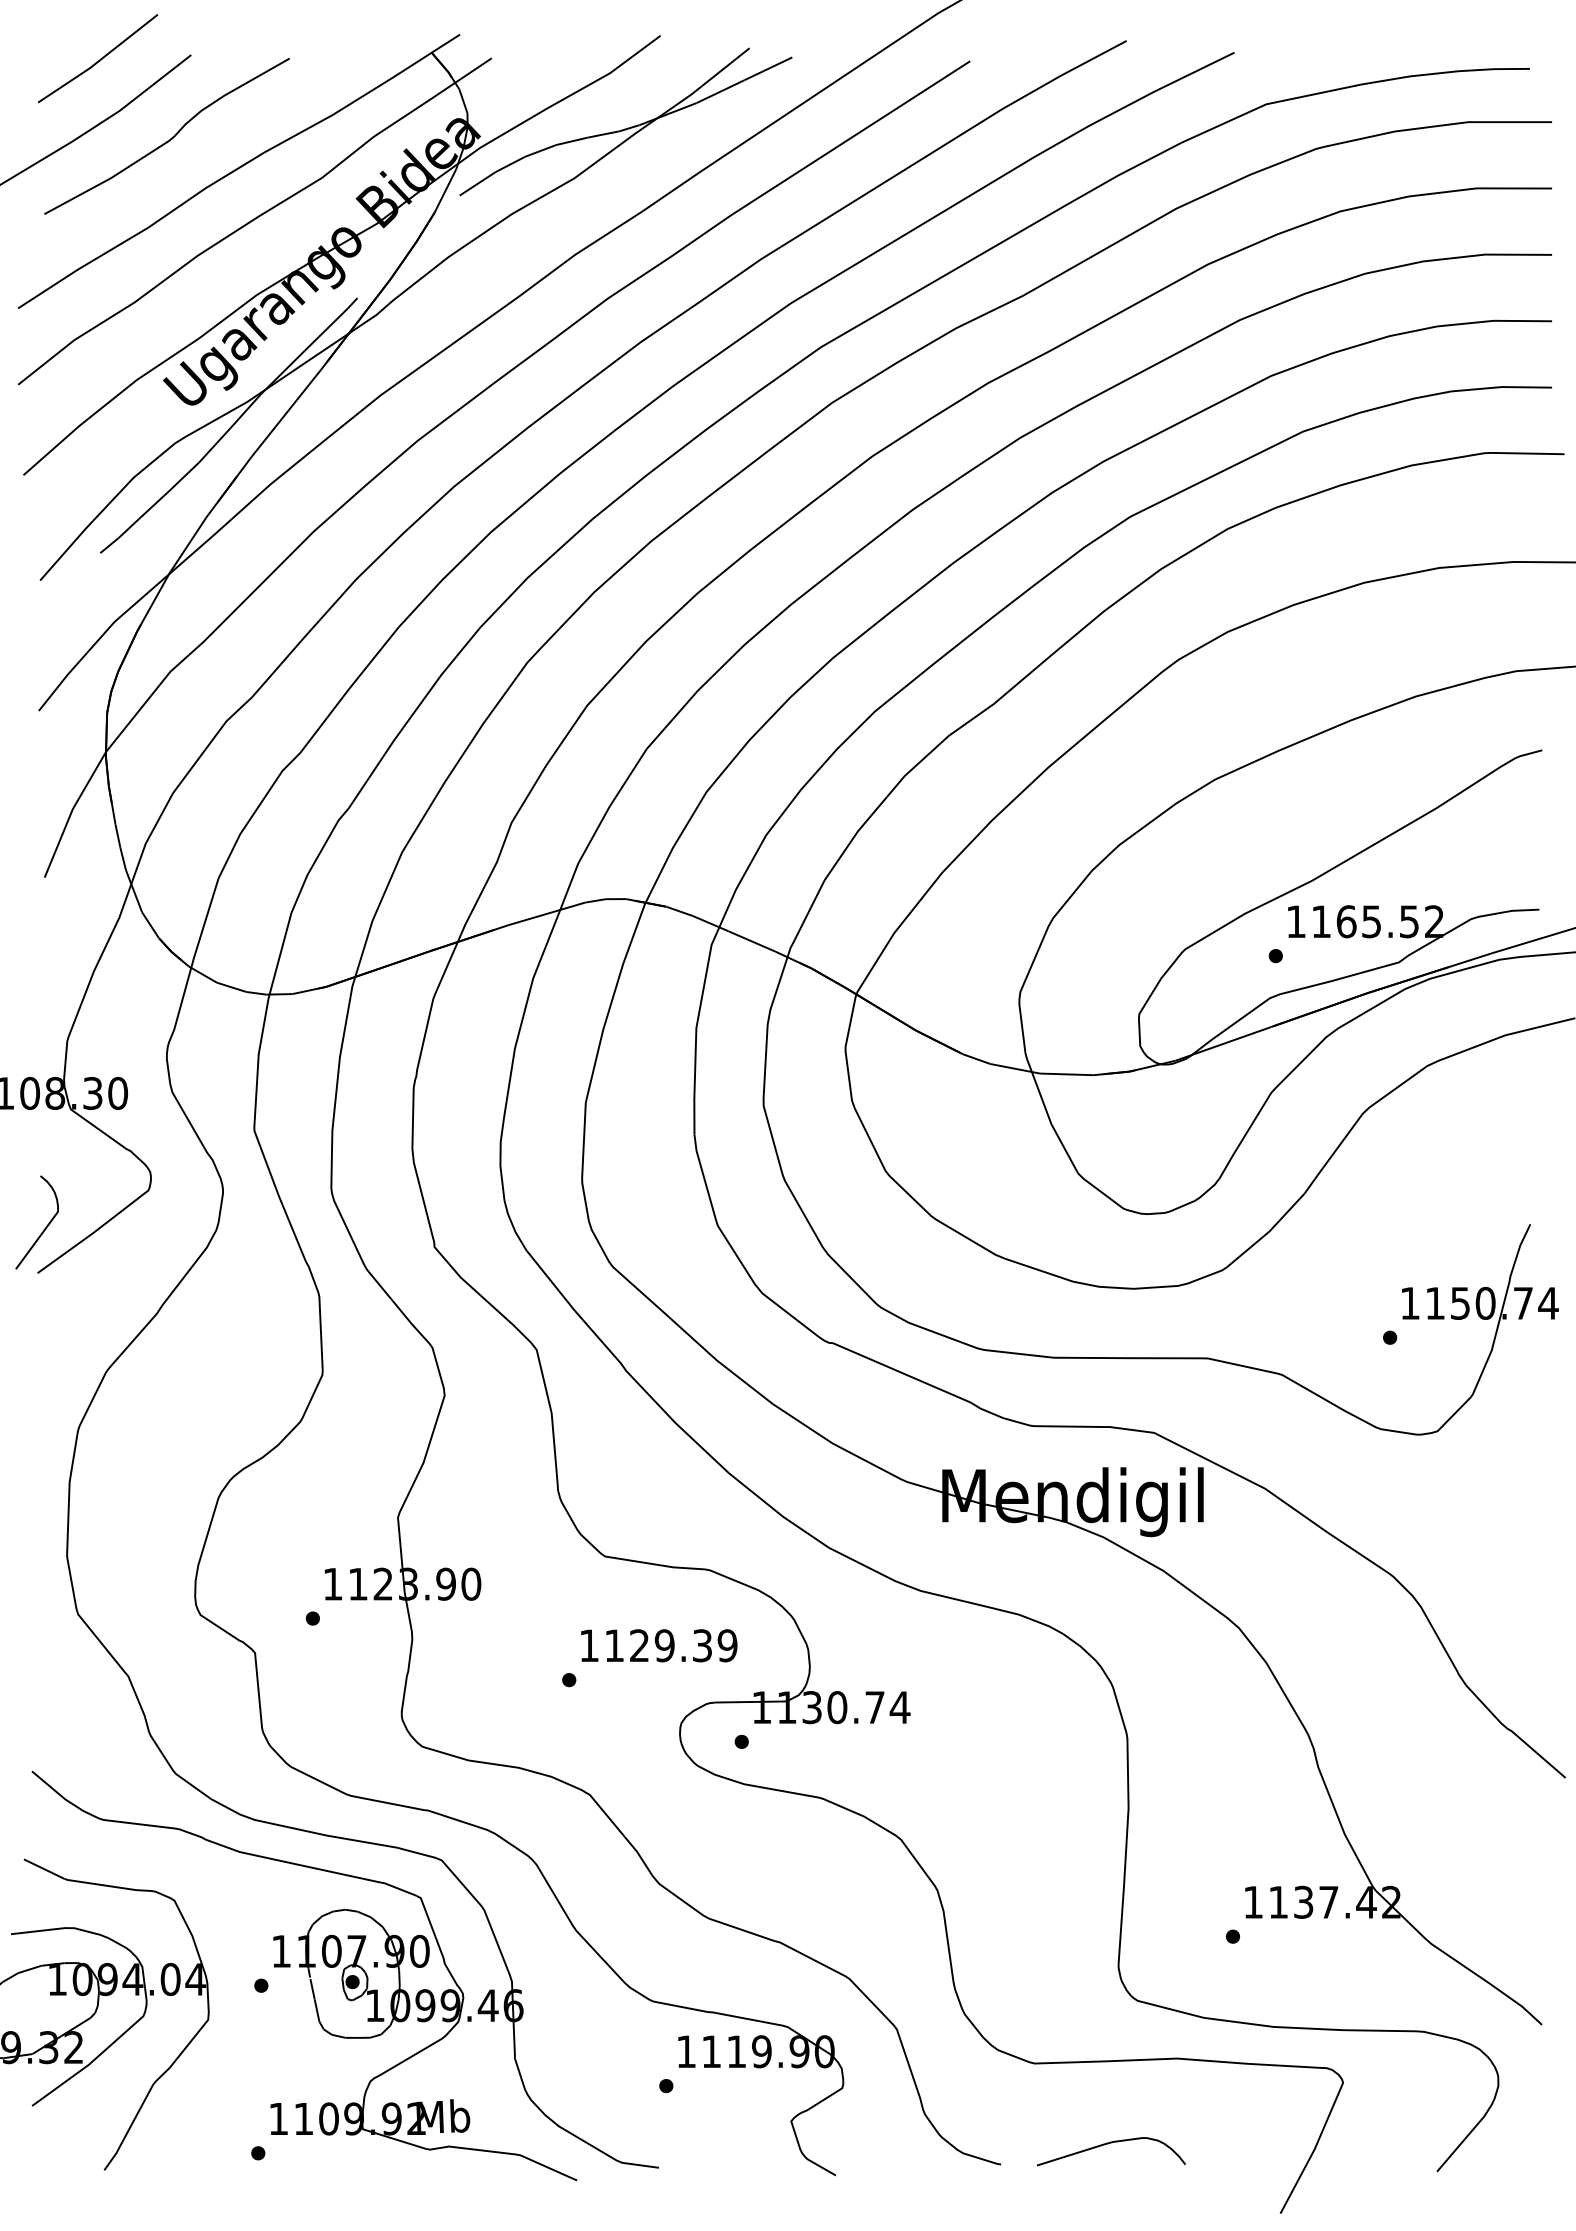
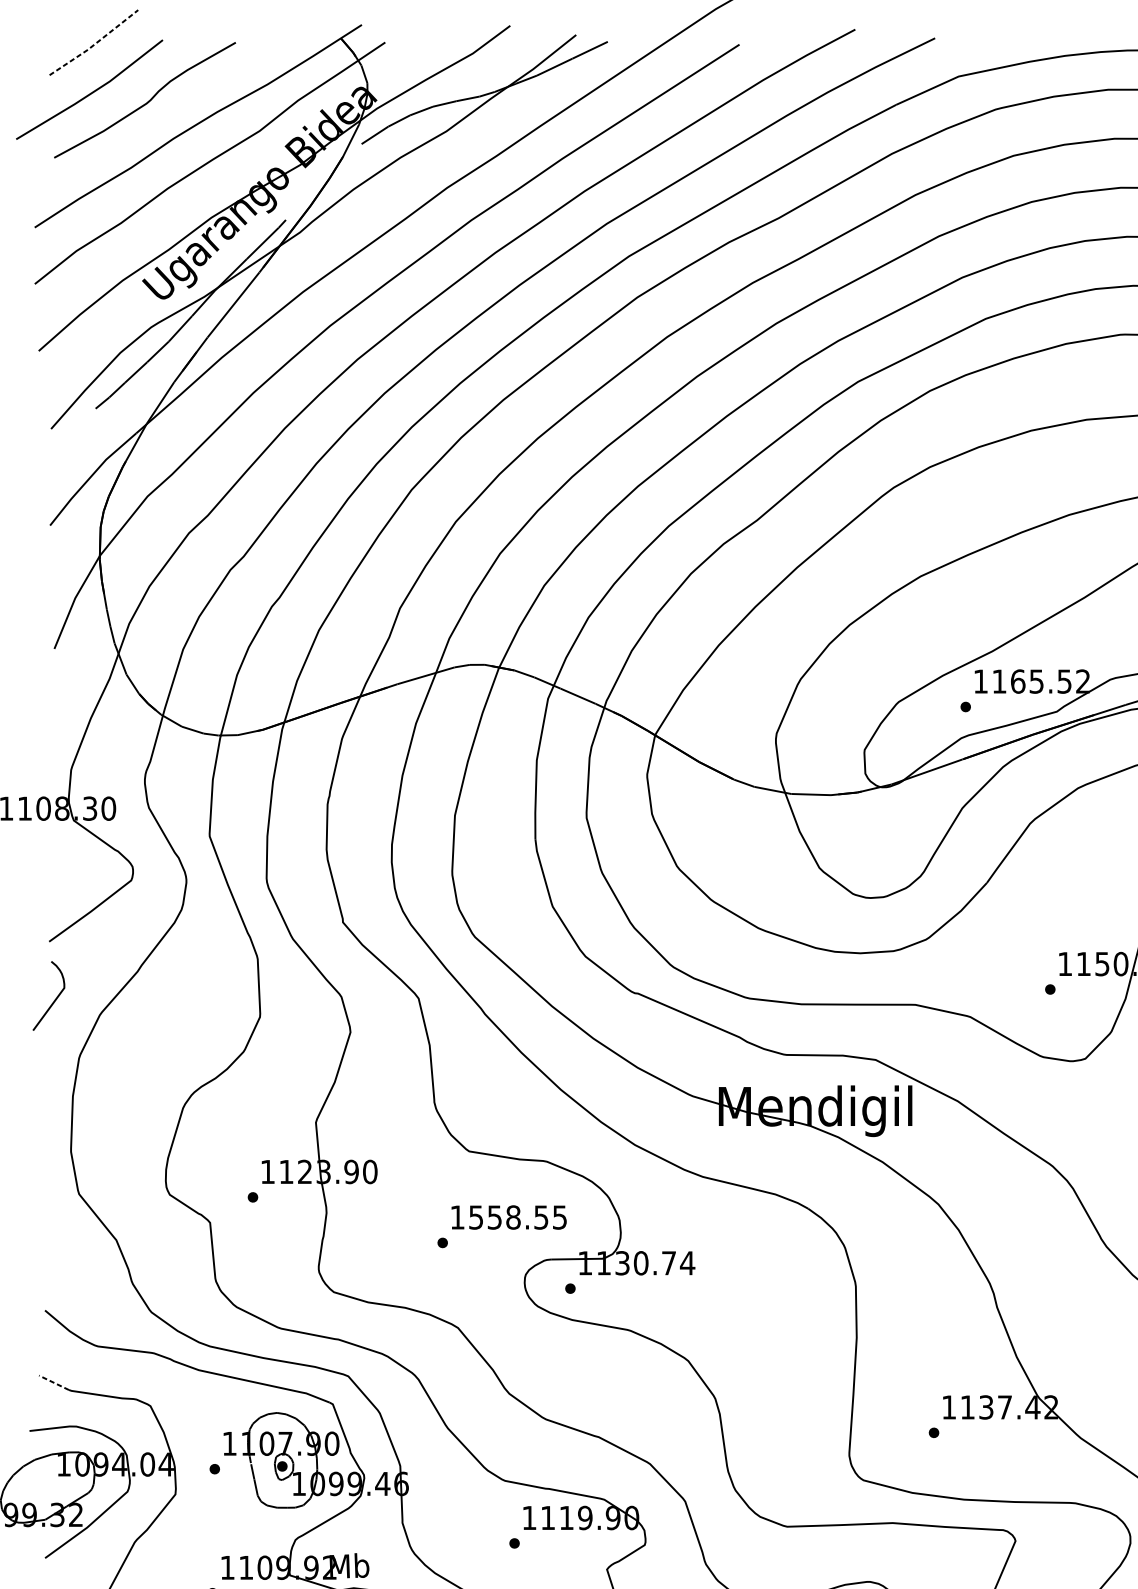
line: (99, 60) -> (95, 44), solid -> dashed
curve: (43, 1229) -> (53, 1001), moved
text: (671, 1645) -> (518, 1217), 1129.39 -> 1558.55
line: (43, 1868) -> (53, 1382), solid -> dashed

